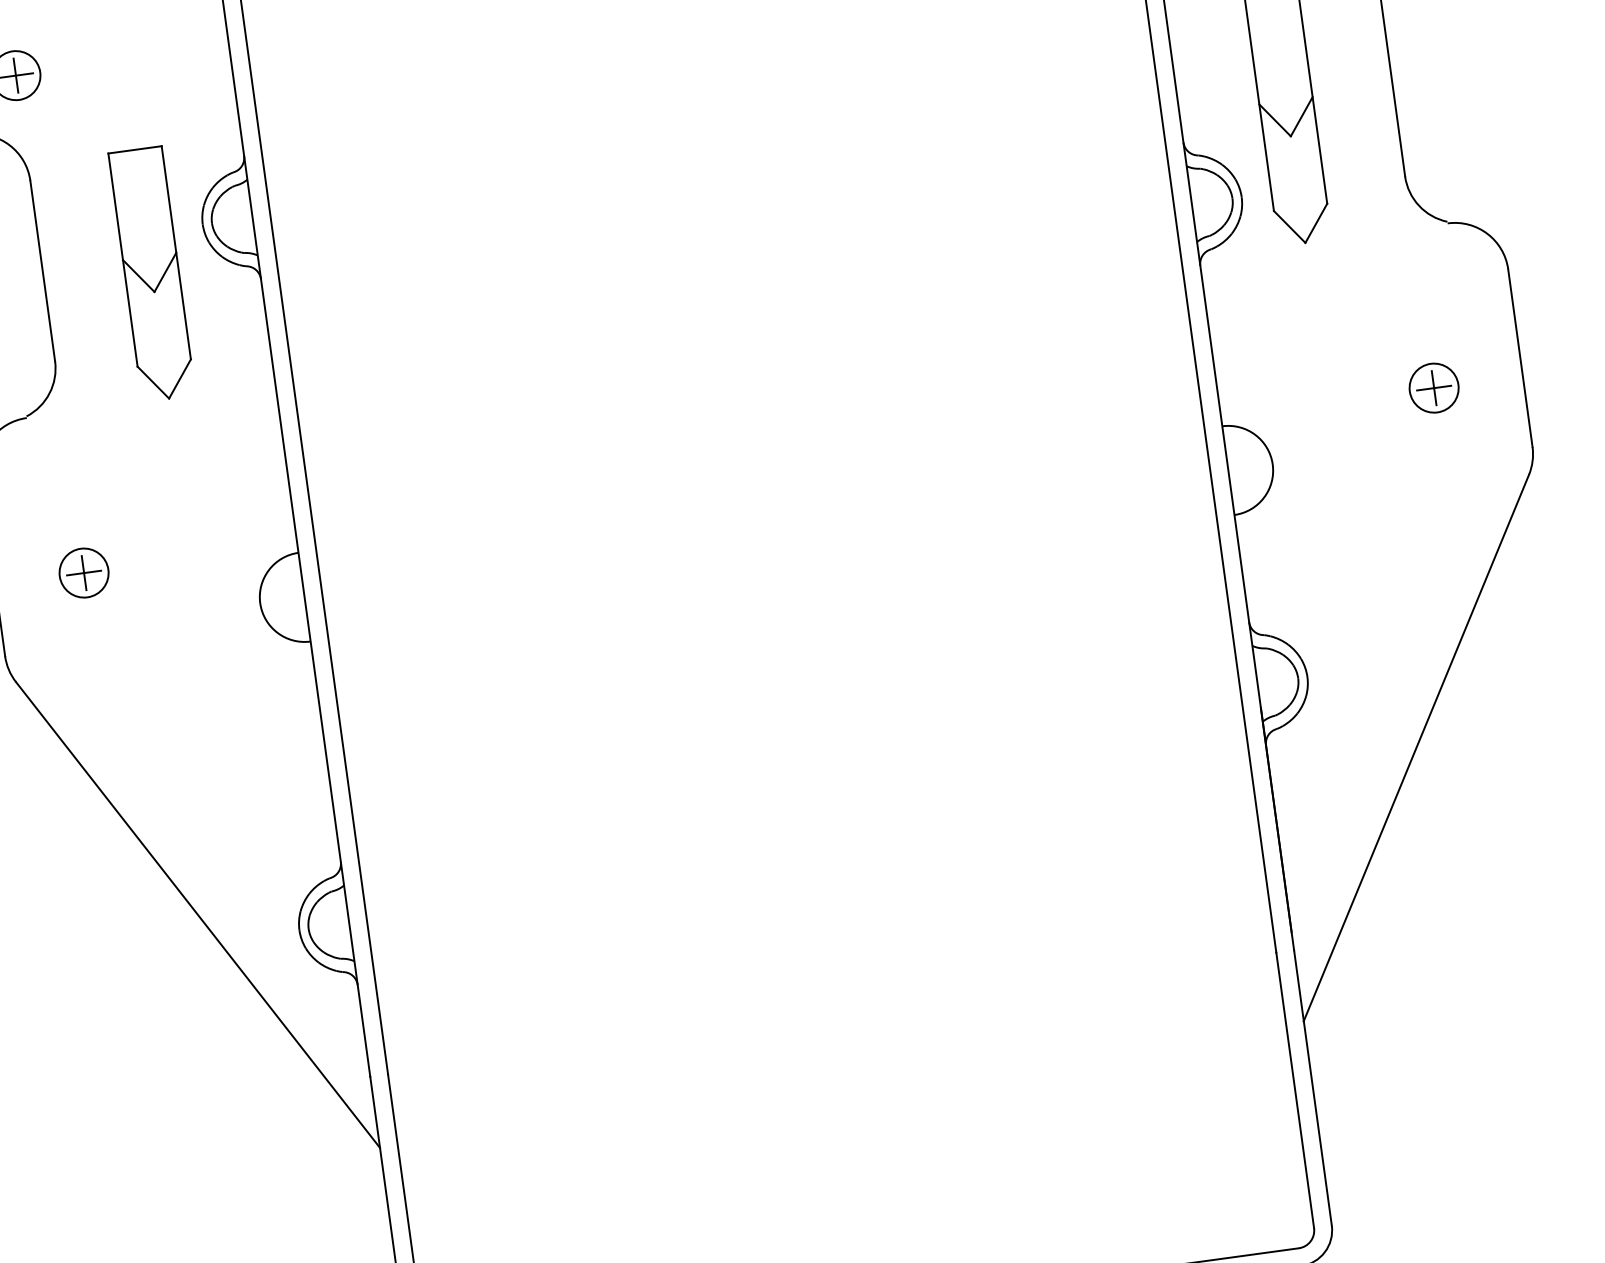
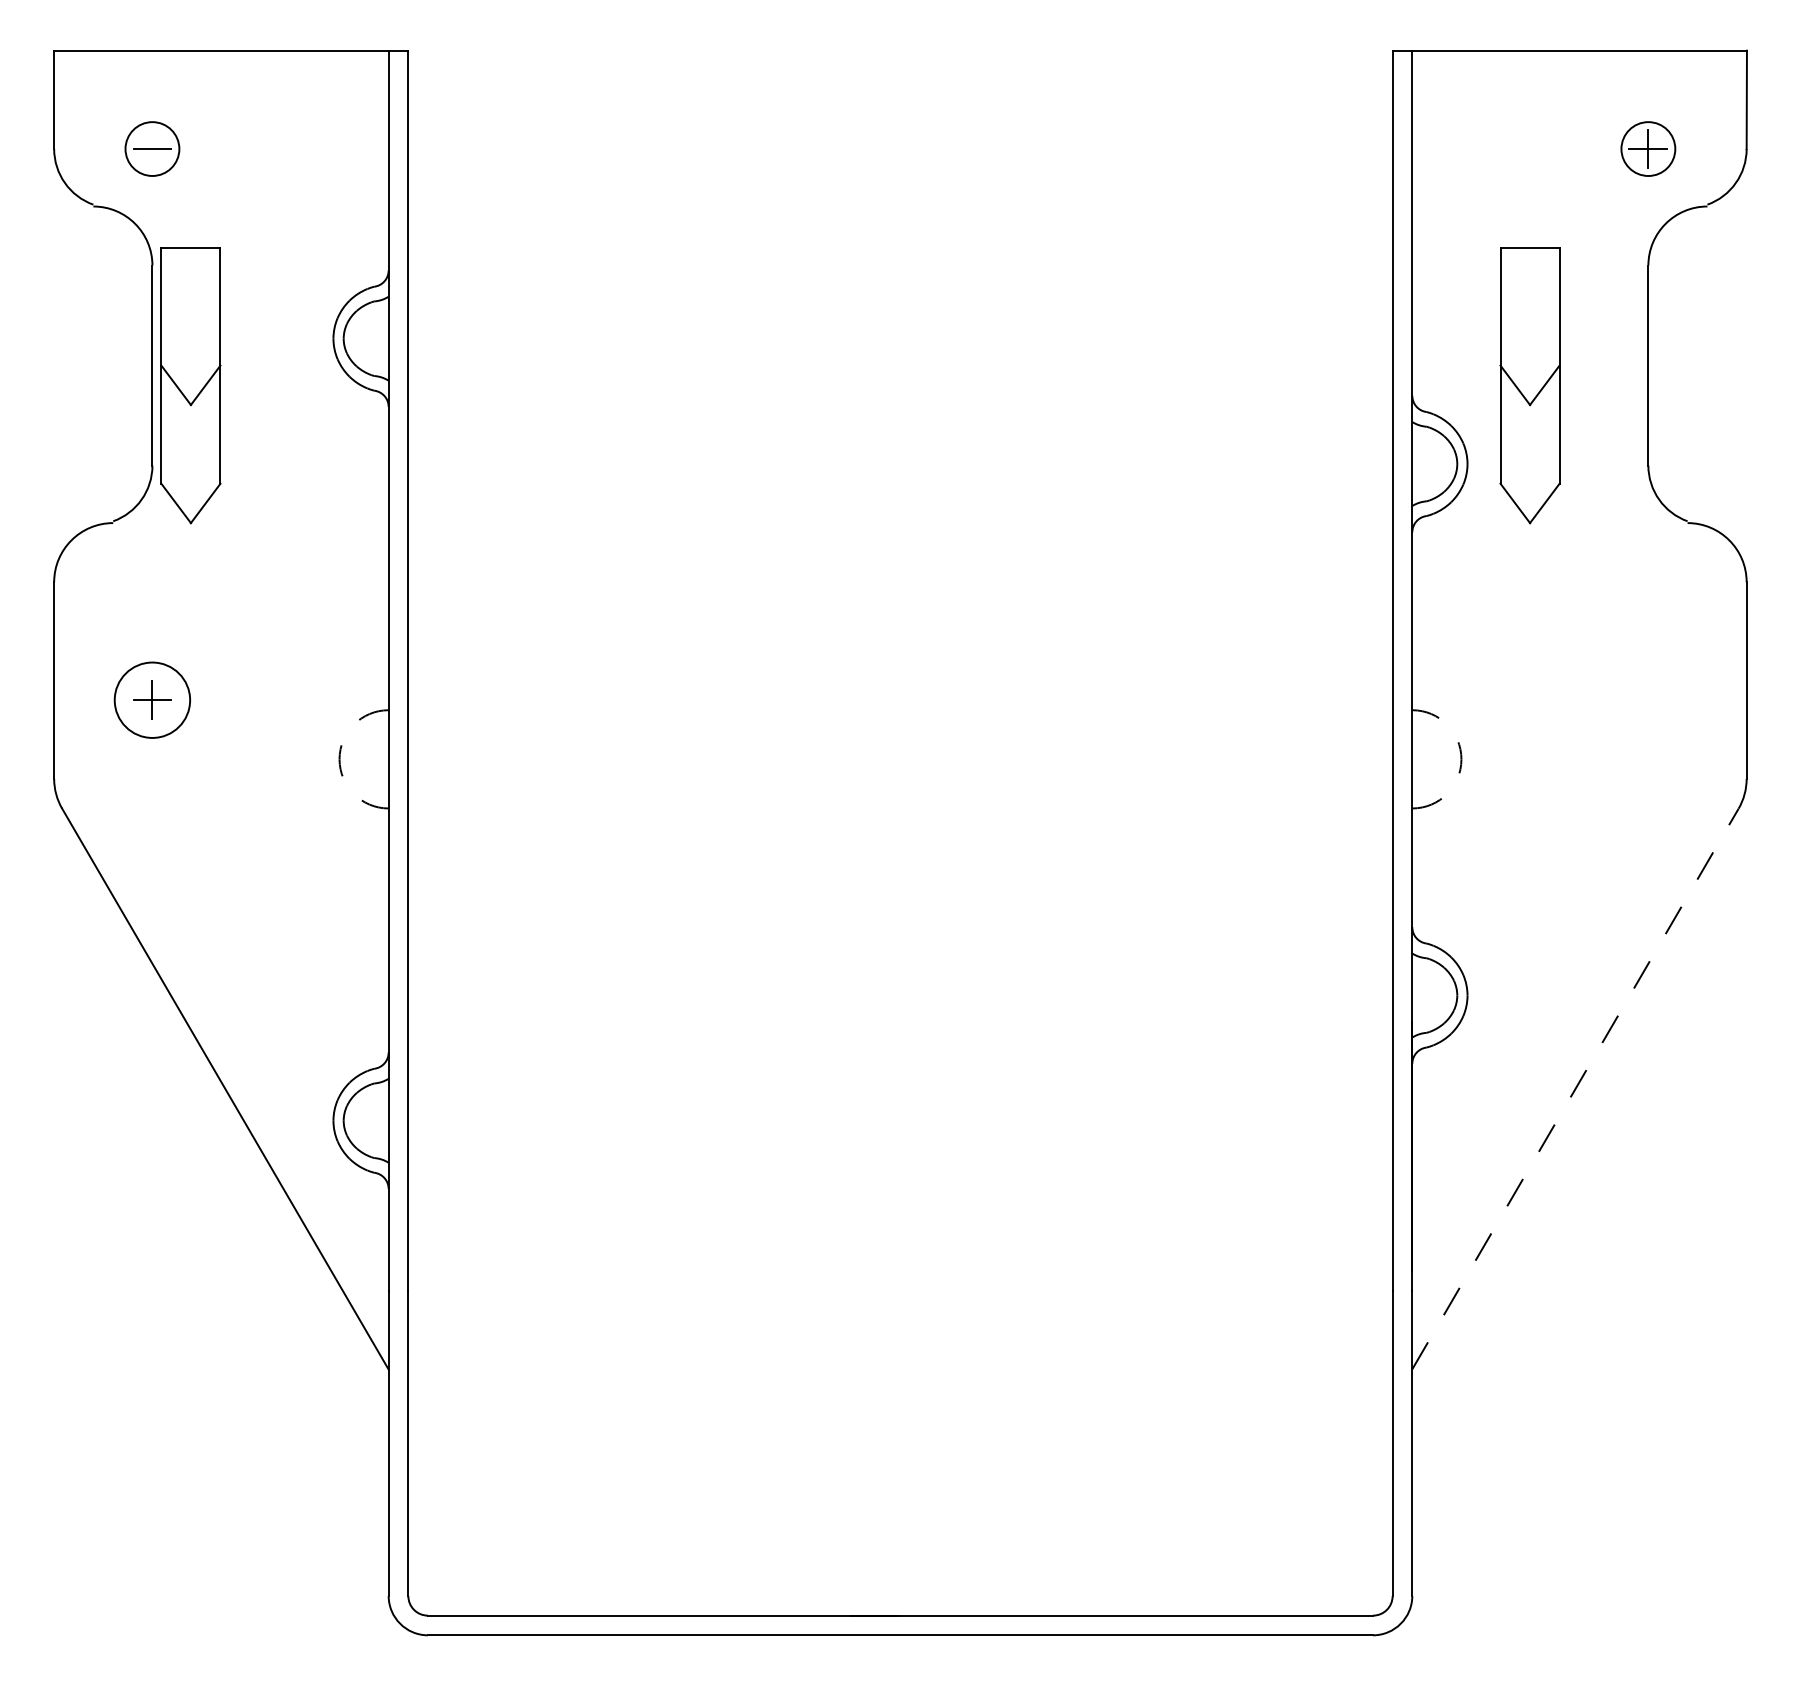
line: (15, 75) -> (152, 148), removed
part: (151, 274) -> (190, 385), moved
part: (1434, 388) -> (1648, 700), removed
arc: (1272, 464) -> (1461, 759), solid -> dashed
circle: (84, 573) -> (152, 700), size x1.4
arc: (260, 603) -> (339, 759), solid -> dashed
line: (1416, 747) -> (1575, 1088), solid -> dashed

